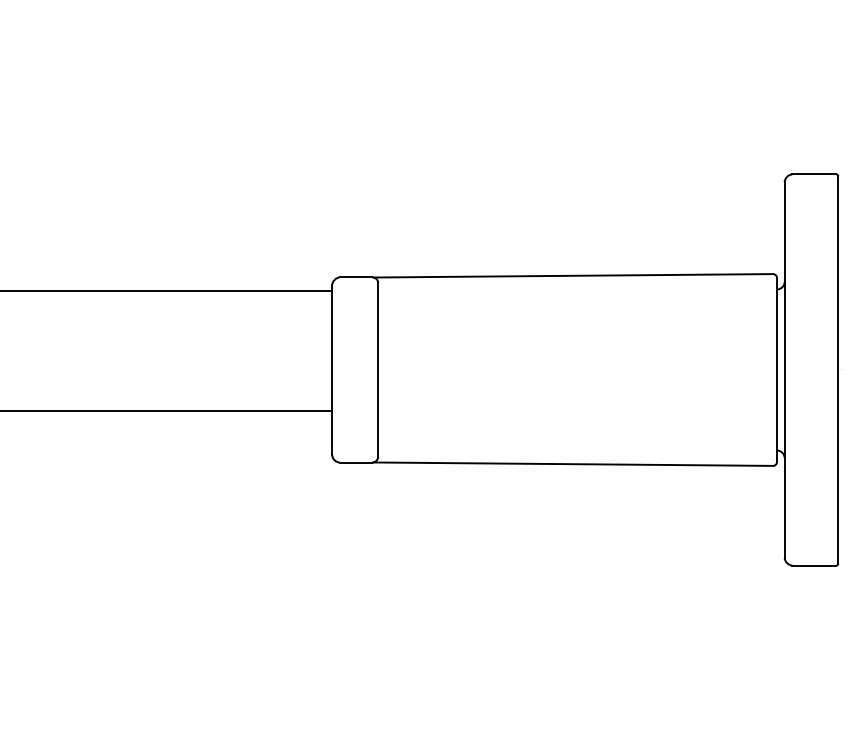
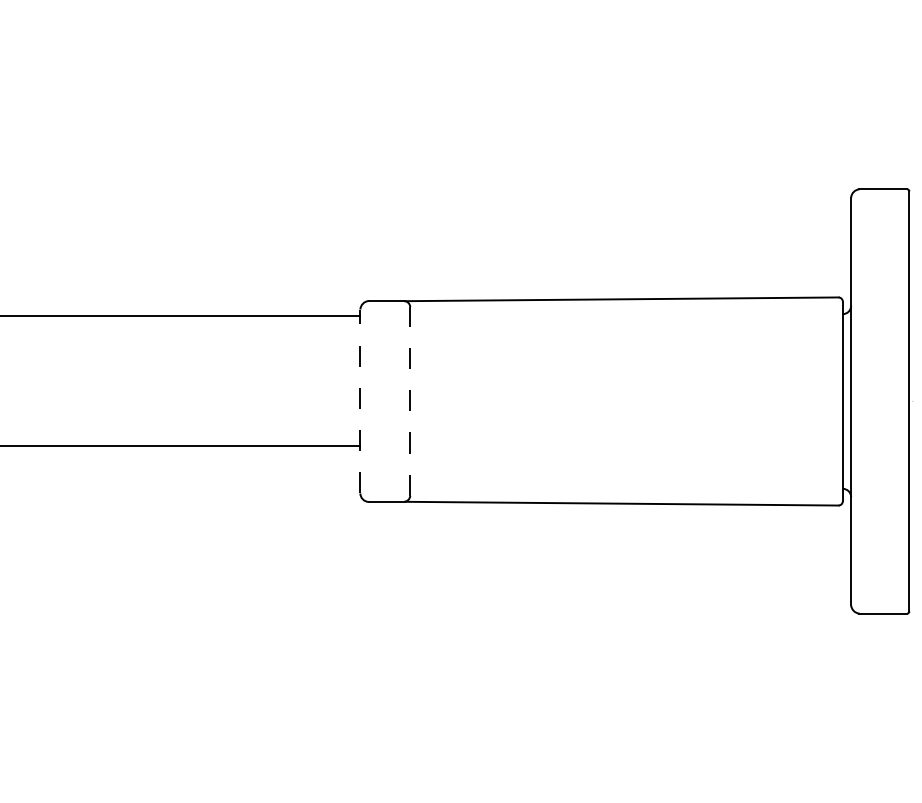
line: (332, 370) -> (360, 402), solid -> dashed
line: (378, 370) -> (410, 402), solid -> dashed

